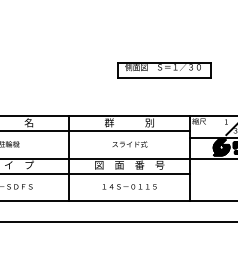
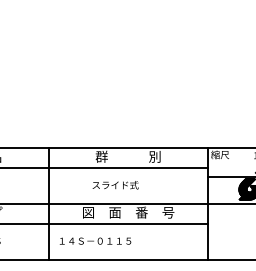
part: (164, 70) -> (174, 87), removed
text: (129, 144) -> (115, 185), moved
text: (129, 186) -> (95, 240), moved

